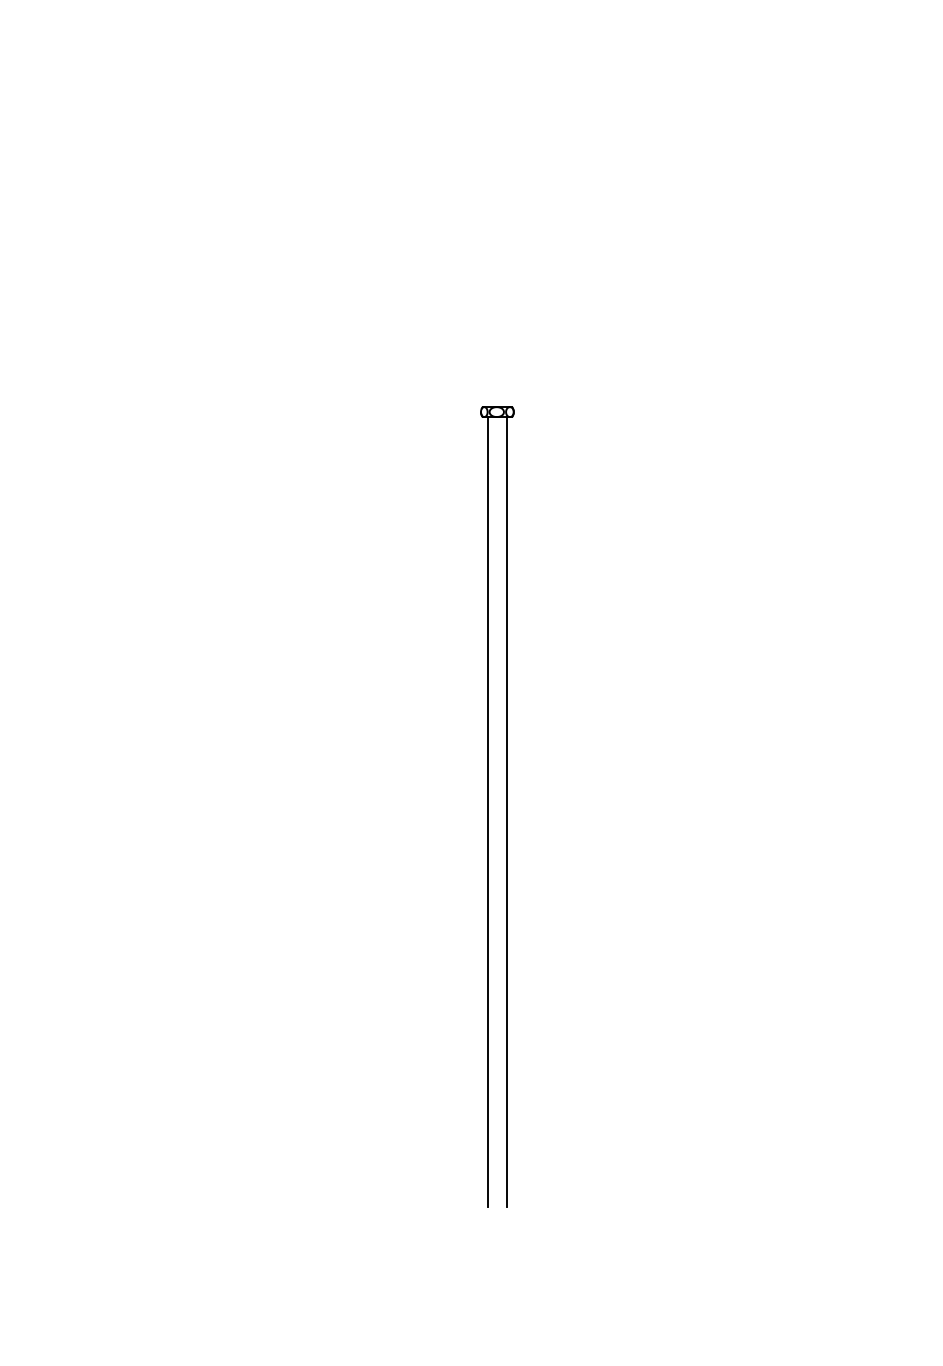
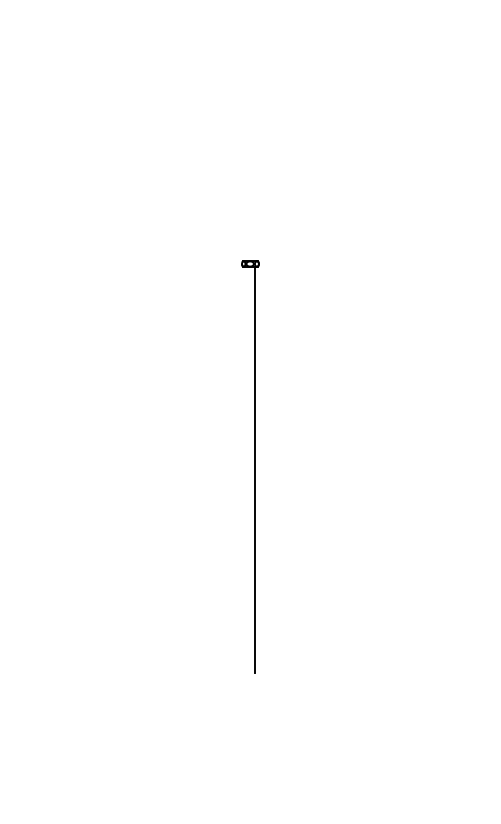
line: (487, 811) -> (245, 469), removed

